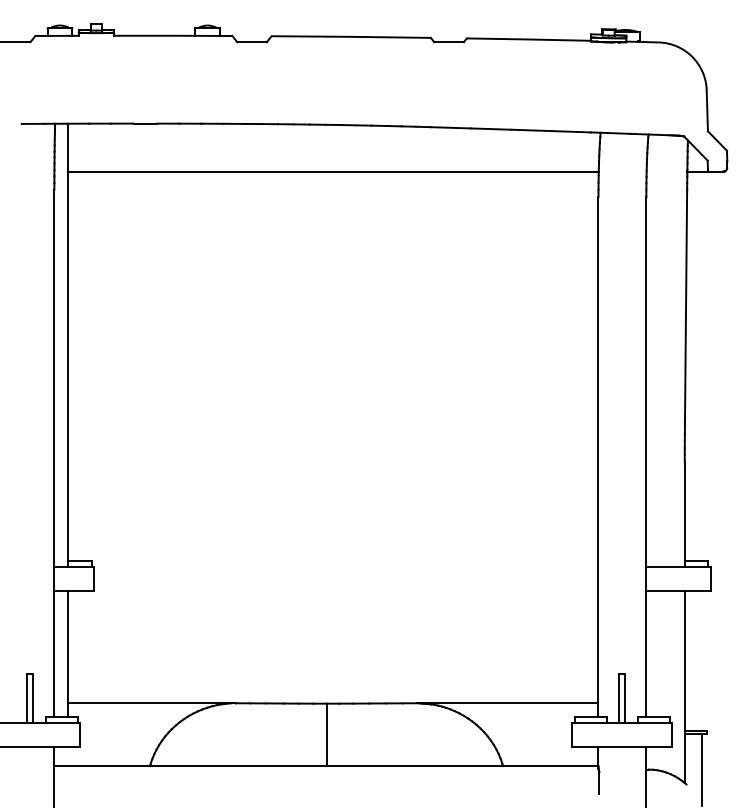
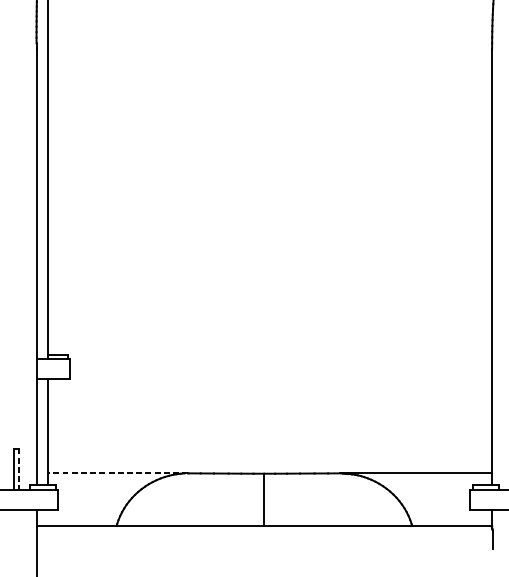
line: (333, 171) -> (270, 28), removed
line: (33, 698) -> (19, 469), solid -> dashed
line: (151, 703) -> (117, 473), solid -> dashed

